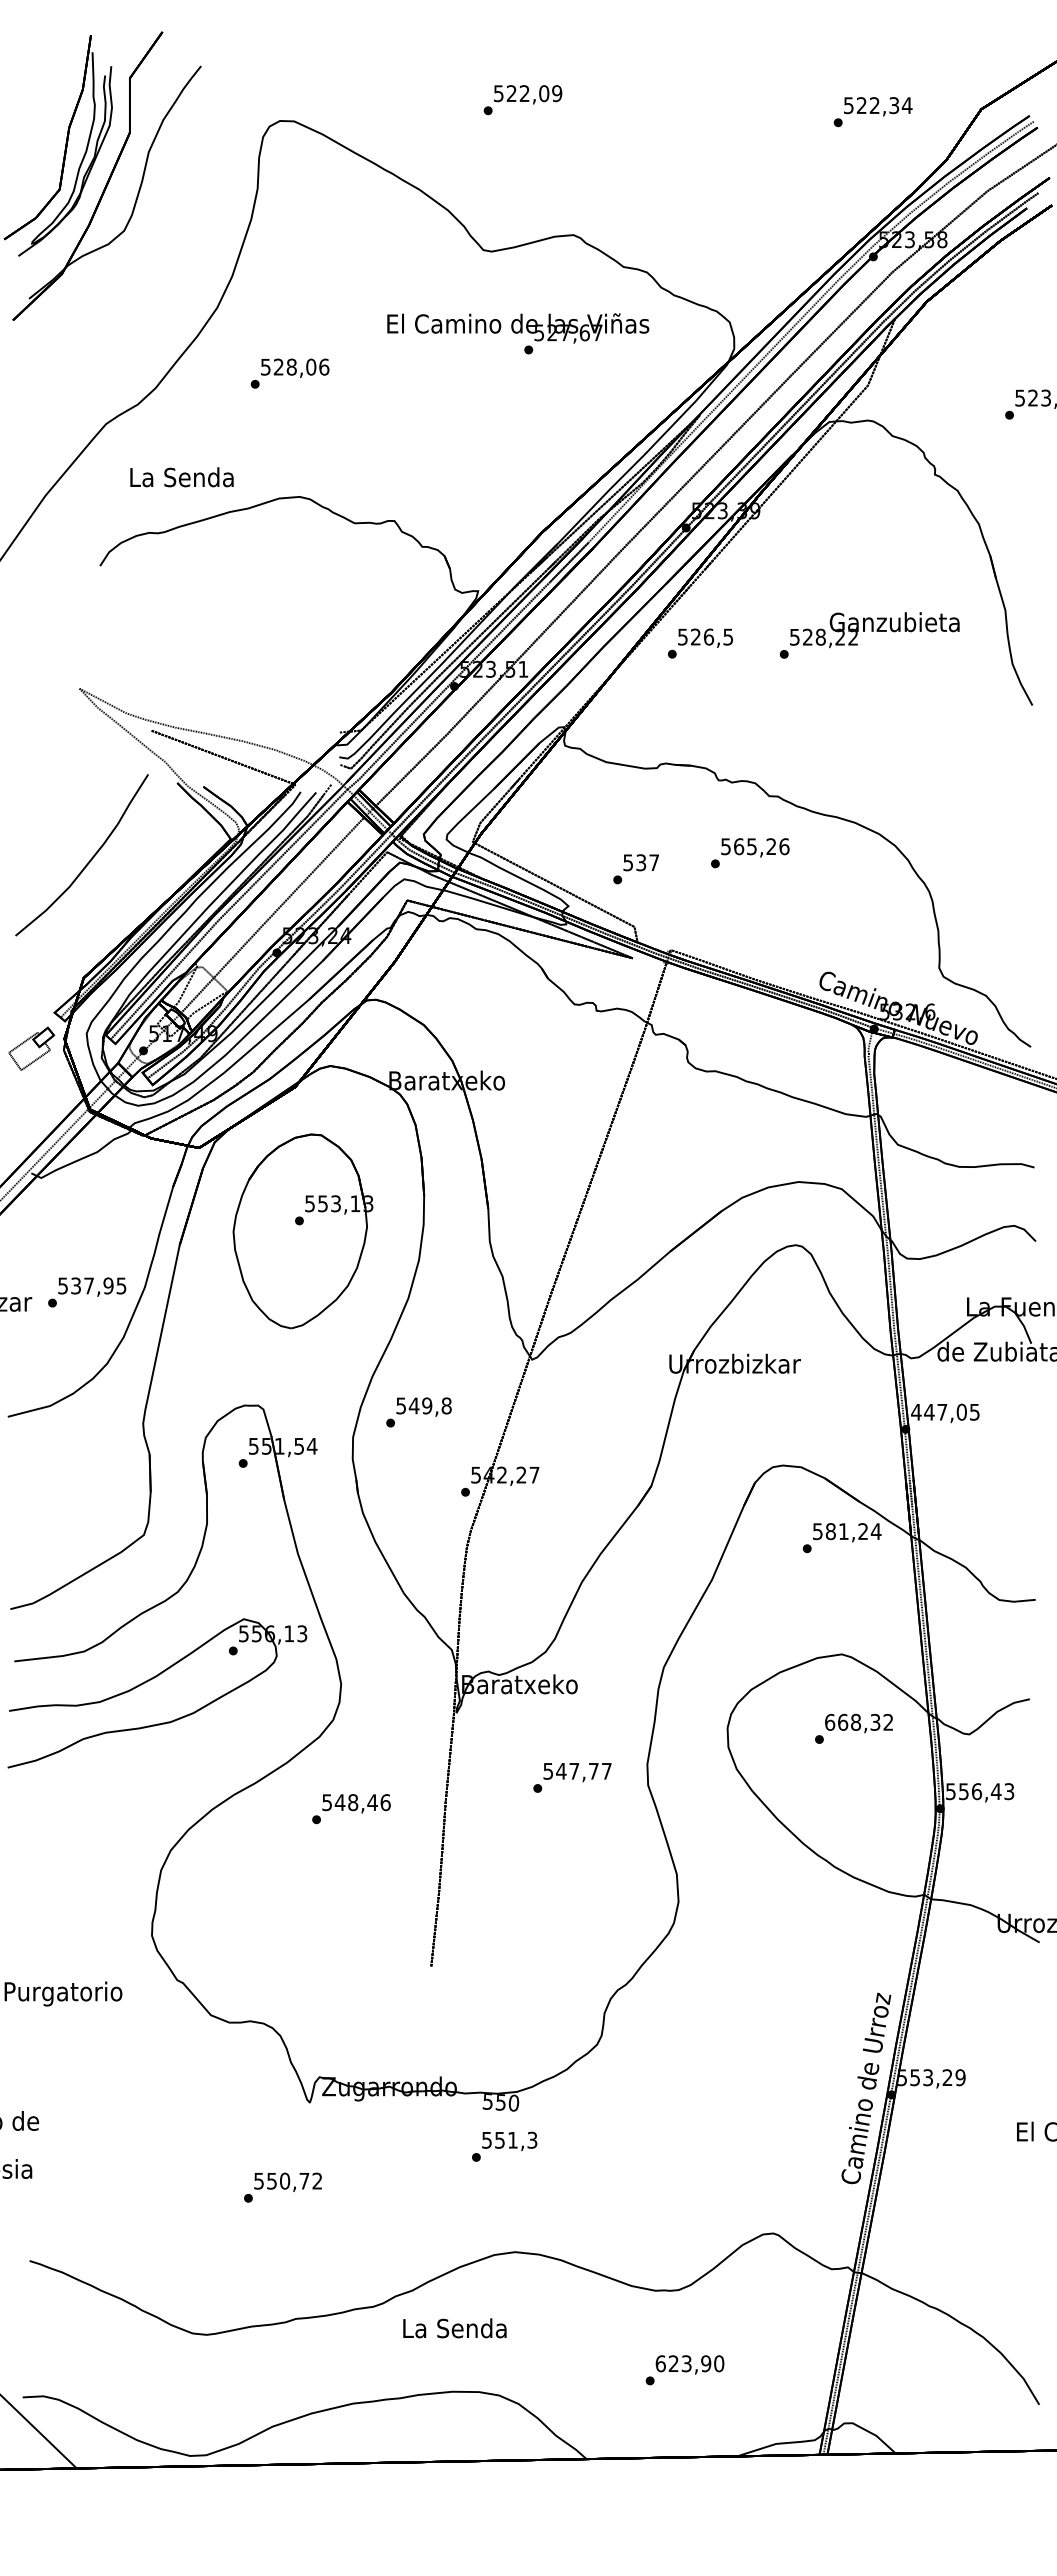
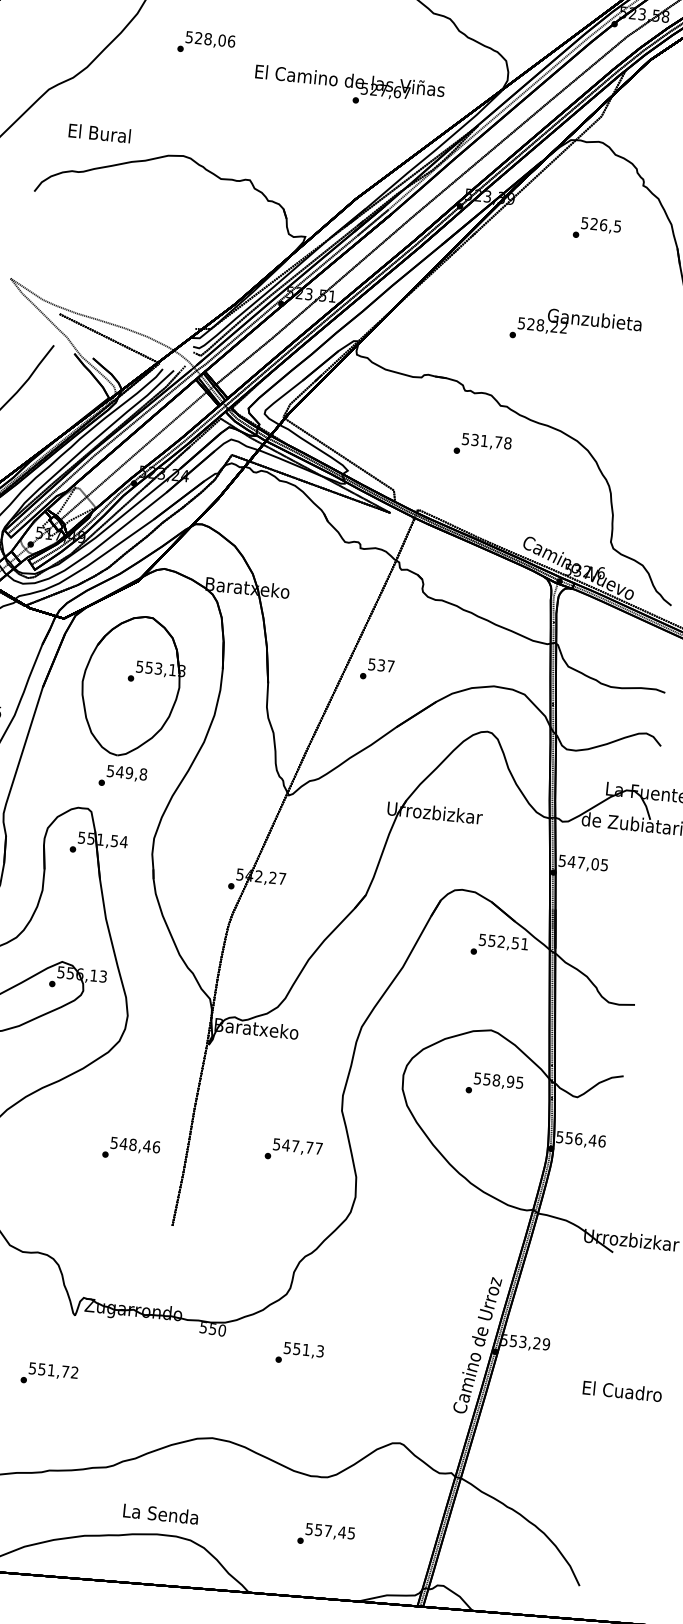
text: (518, 333) -> (349, 87), moved
text: (289, 373) -> (206, 43), moved
text: (181, 477) -> (99, 133), La Senda -> El Bural
text: (869, 635) -> (575, 327), moved
text: (700, 643) -> (597, 229), moved
text: (761, 846) -> (491, 441), 565,26 -> 531,78
text: (635, 869) -> (376, 669), moved
text: (418, 1412) -> (122, 777), moved
text: (916, 1412) -> (562, 861), 447,05 -> 547,05
text: (853, 1531) -> (508, 942), 581,24 -> 552,51
text: (859, 1721) -> (499, 1080), 668,32 -> 558,95
text: (572, 1777) -> (293, 1150), moved
text: (1009, 1791) -> (602, 1141), 556,43 -> 556,46
text: (351, 1809) -> (131, 1149), moved
text: (504, 2146) -> (299, 1353), moved
text: (285, 2180) -> (51, 1369), 550,72 -> 551,72
text: (454, 2328) -> (160, 1514), moved
text: (689, 2363) -> (330, 1531), 623,90 -> 557,45

